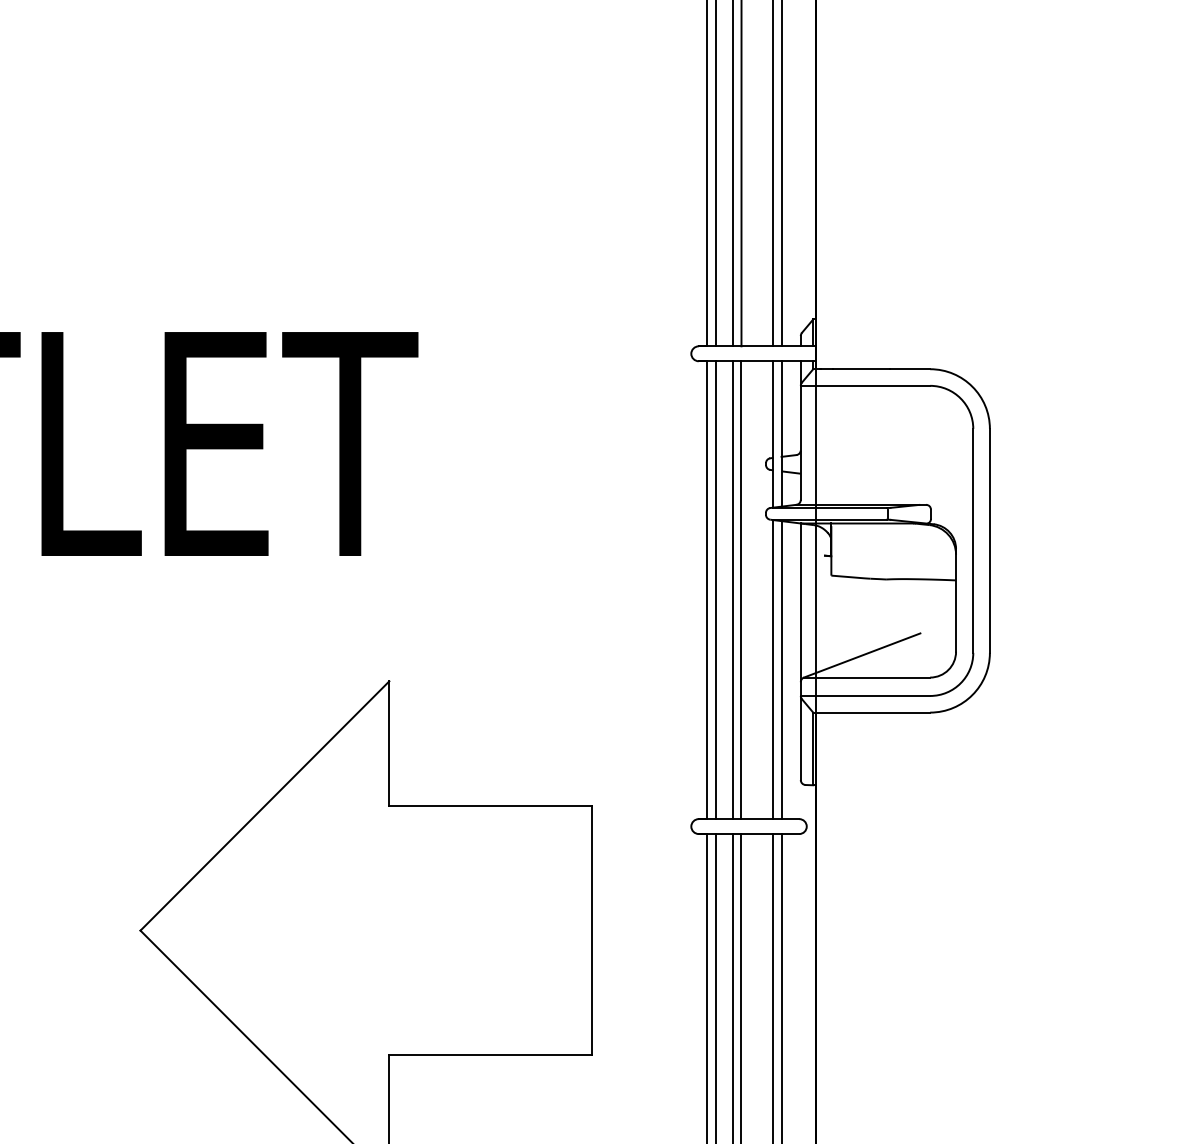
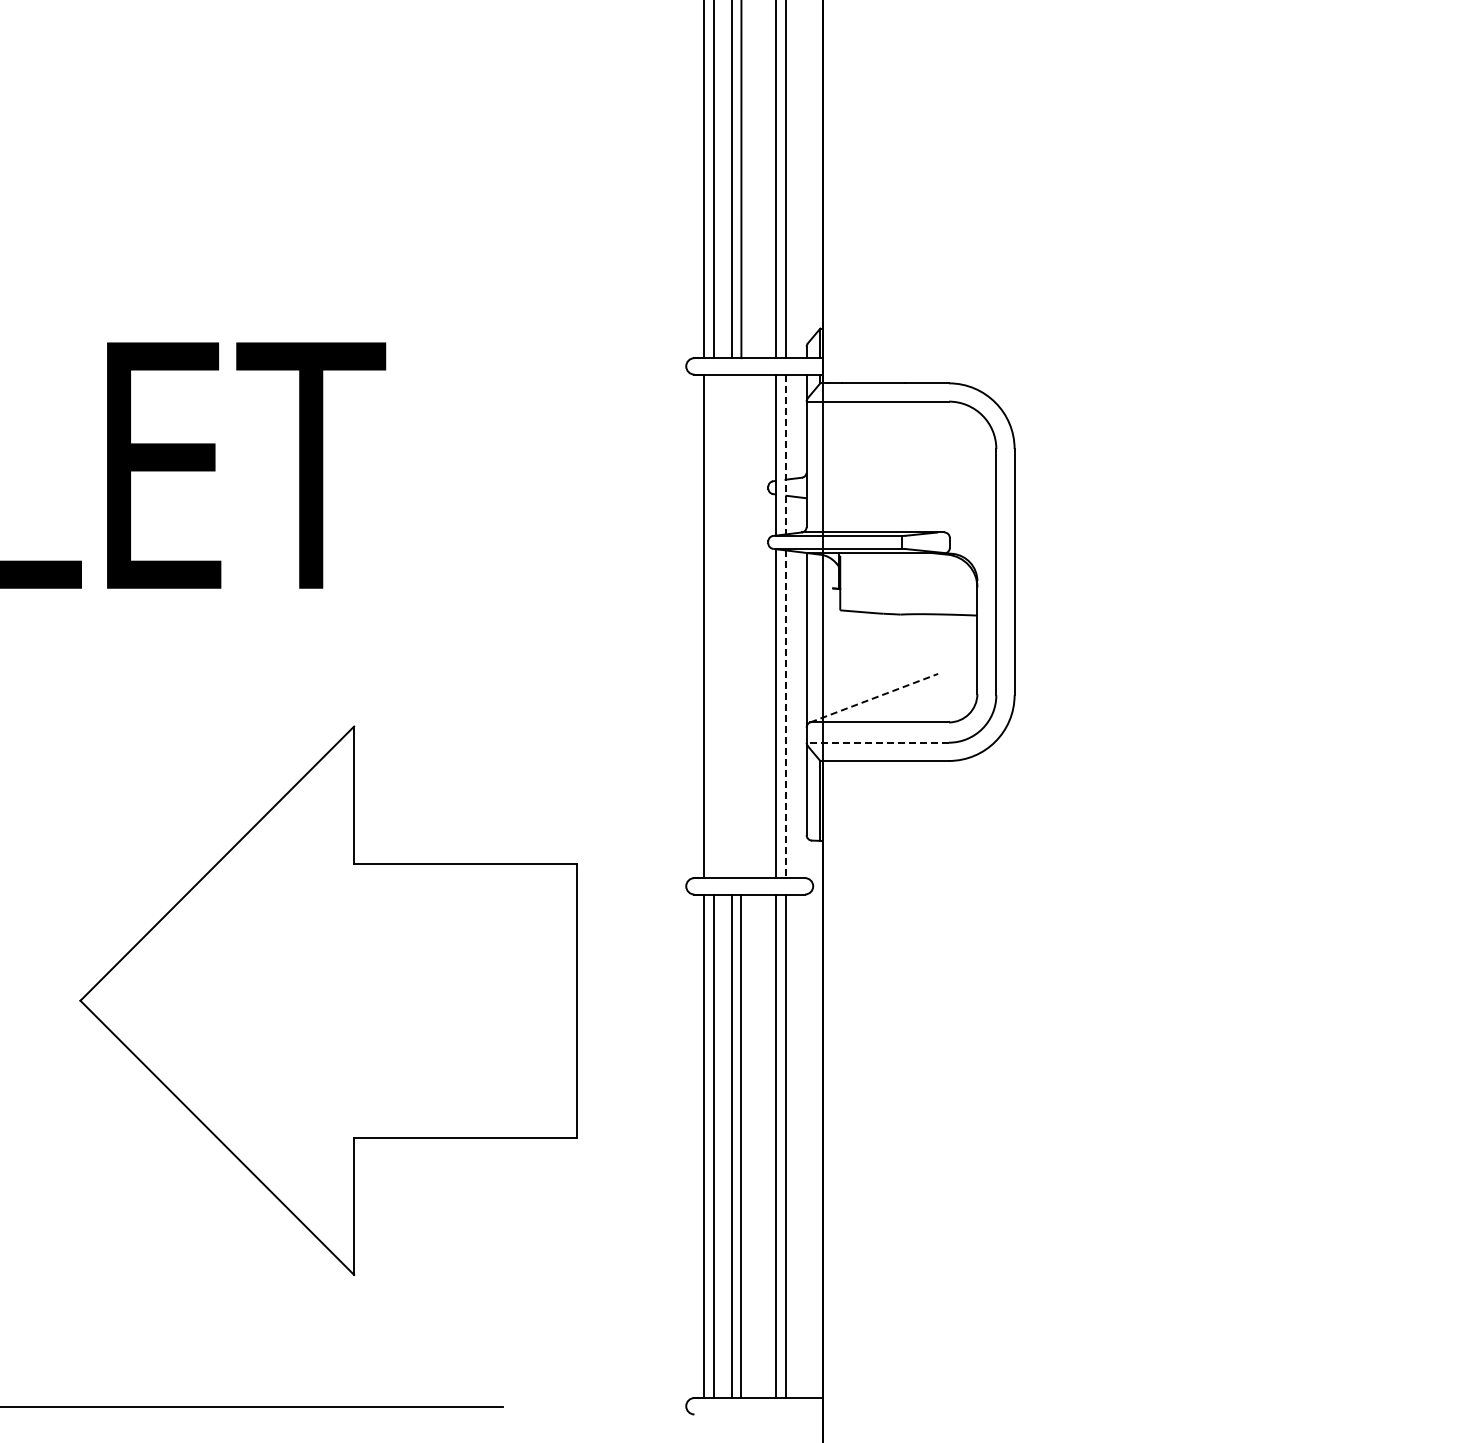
line: (781, 433) -> (785, 454), solid -> dashed
line: (716, 590) -> (713, 626), removed
line: (732, 590) -> (731, 626), removed
line: (741, 590) -> (741, 626), removed
line: (862, 655) -> (874, 698), solid -> dashed
line: (781, 670) -> (785, 714), solid -> dashed
line: (865, 695) -> (877, 742), solid -> dashed

